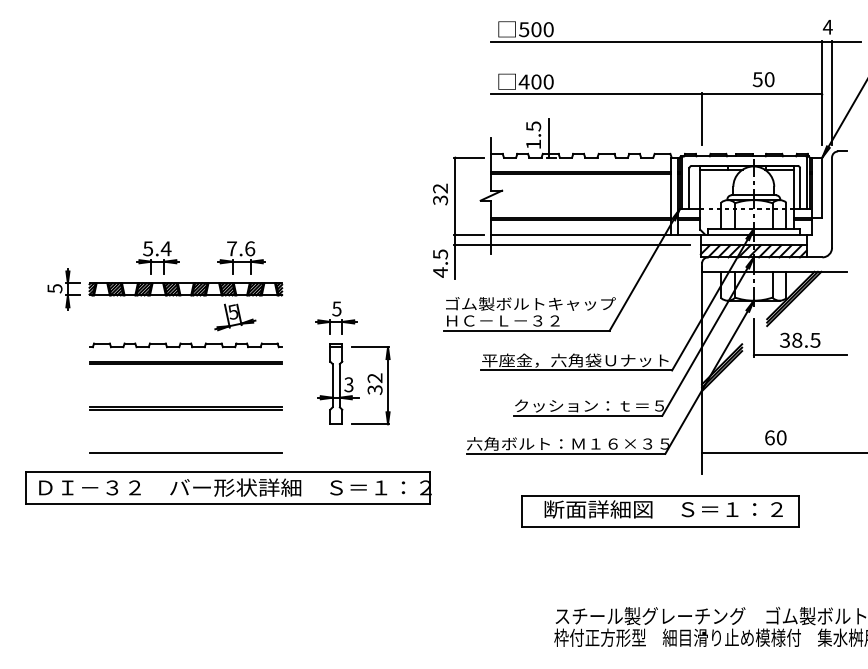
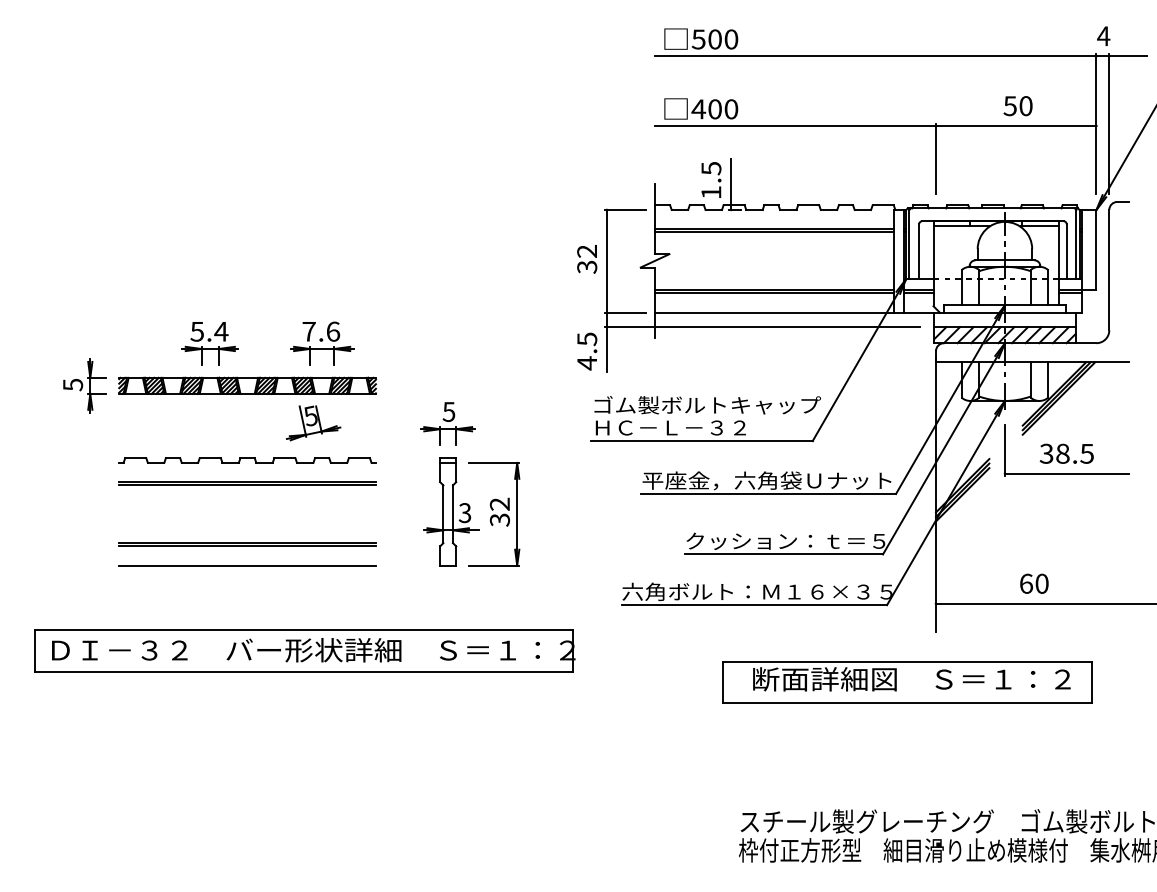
line: (185, 453) -> (247, 565), moved
part: (660, 511) -> (907, 682), moved

